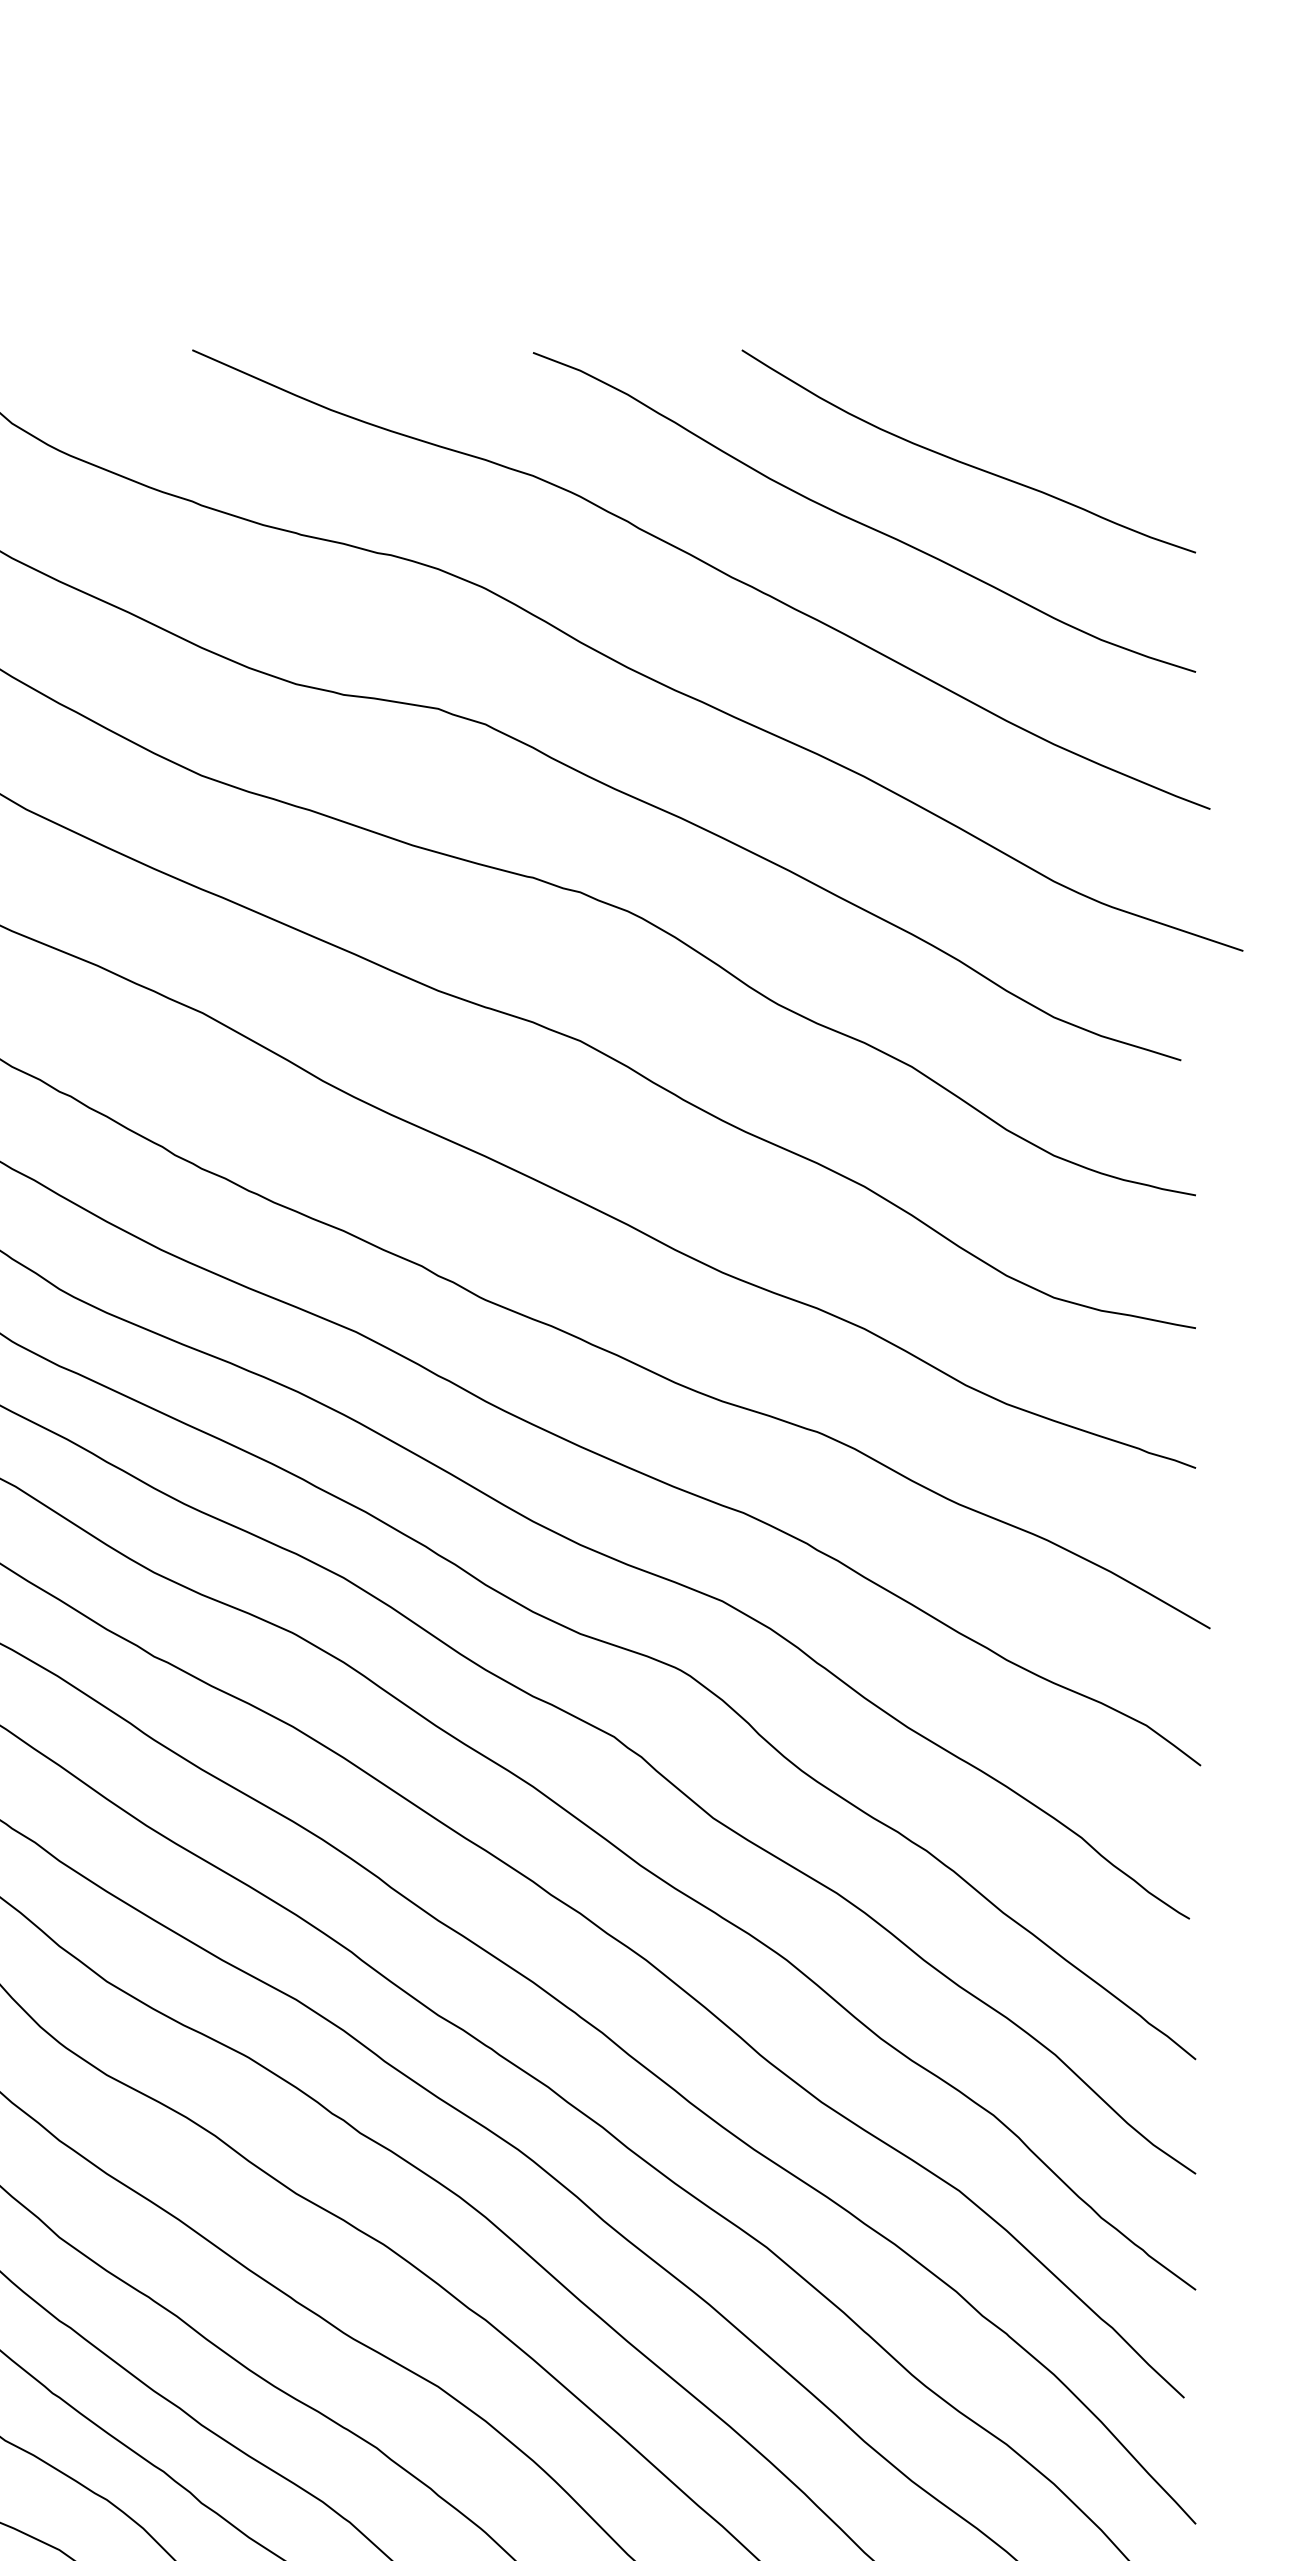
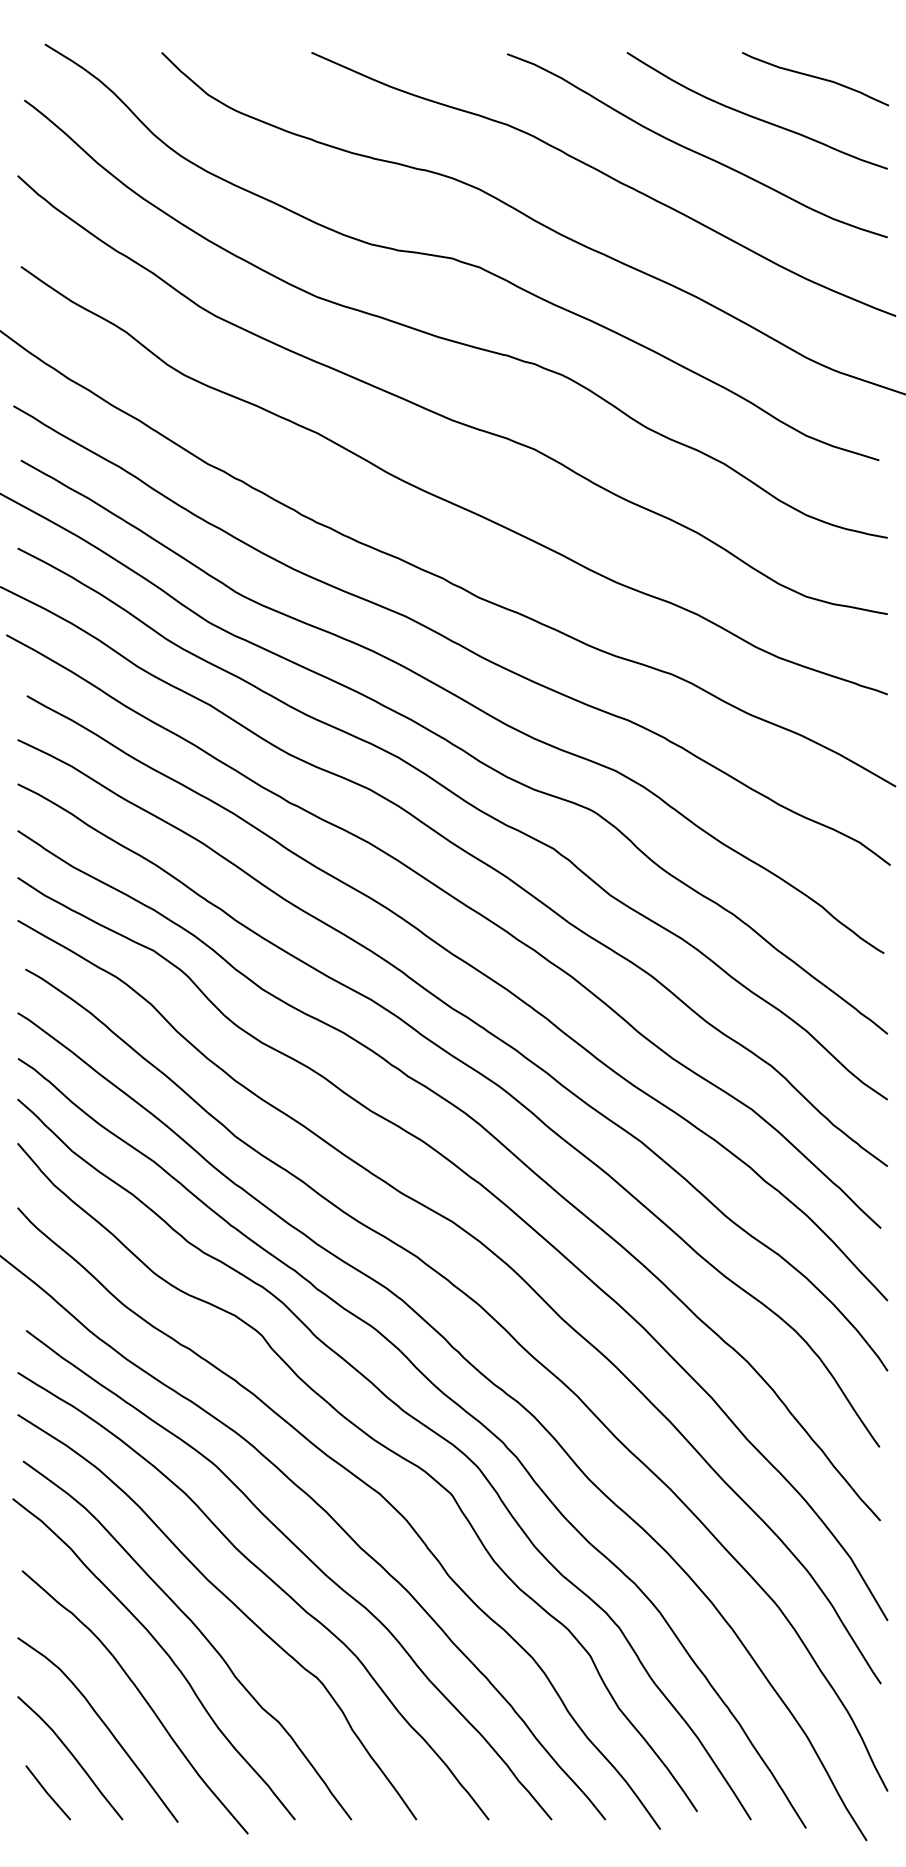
curve: (1070, 395) -> (815, 78), added

